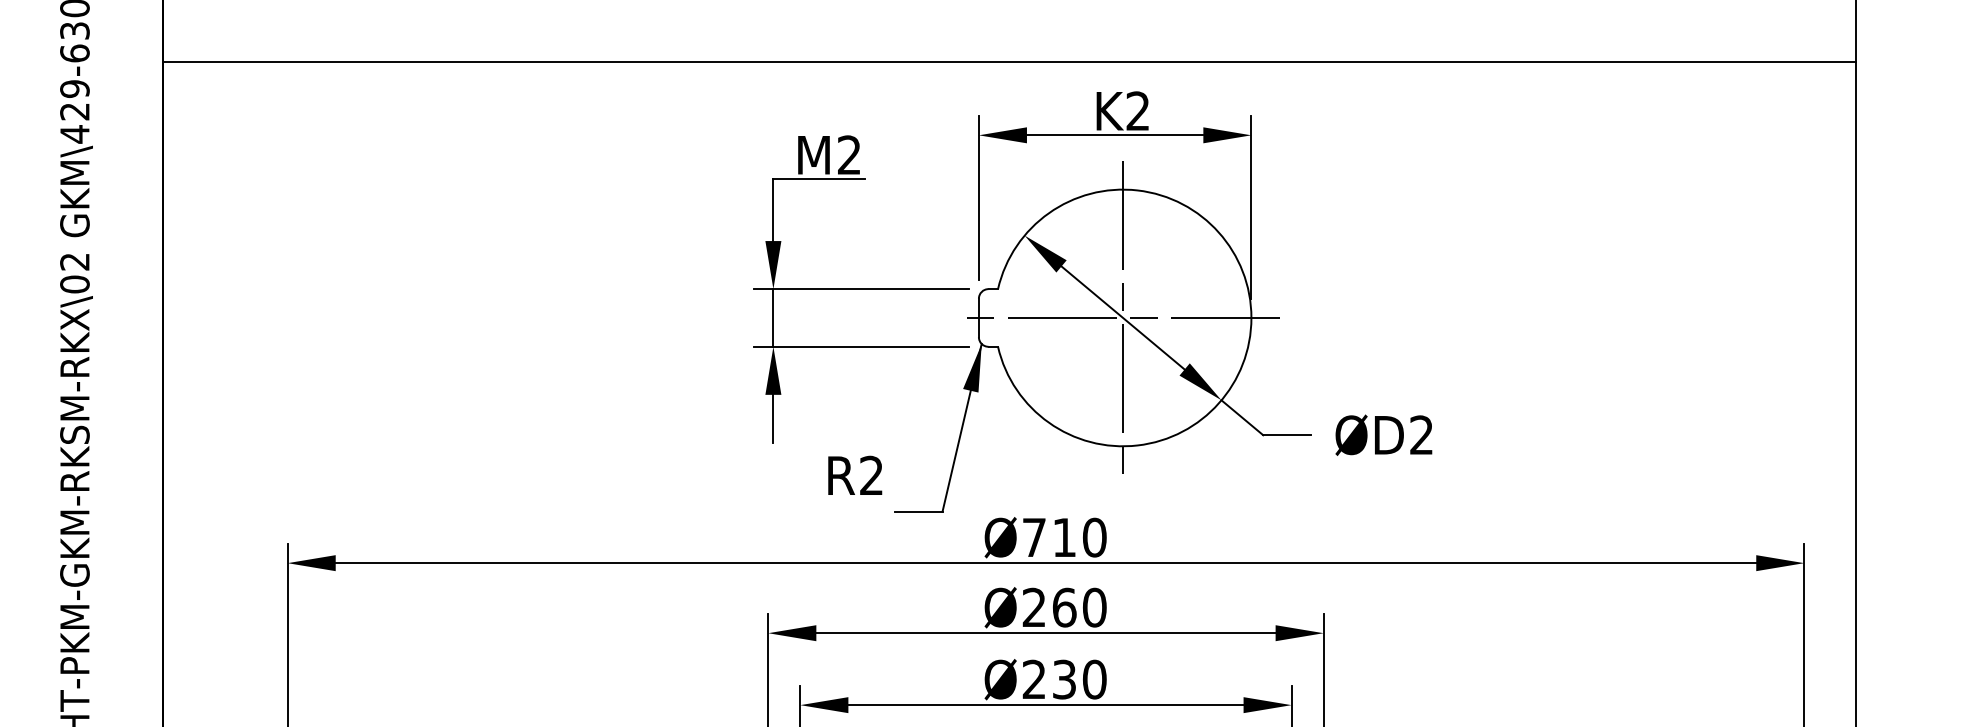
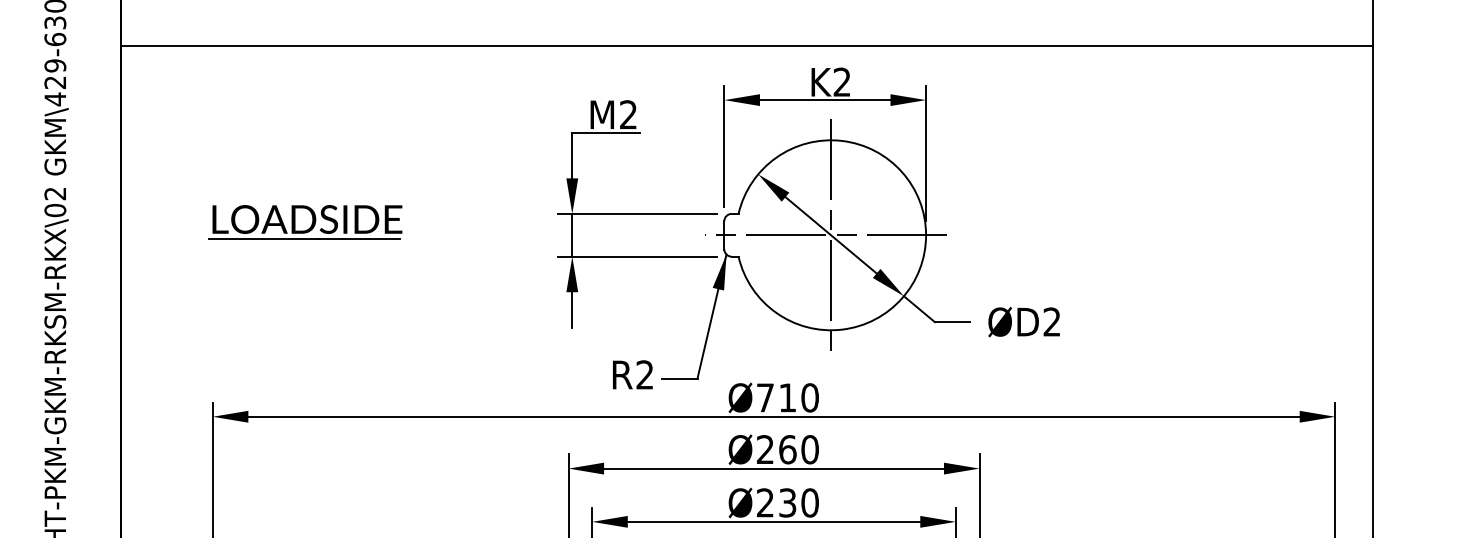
part: (412, 300) -> (305, 222), added
text: (855, 474) -> (633, 374), moved

